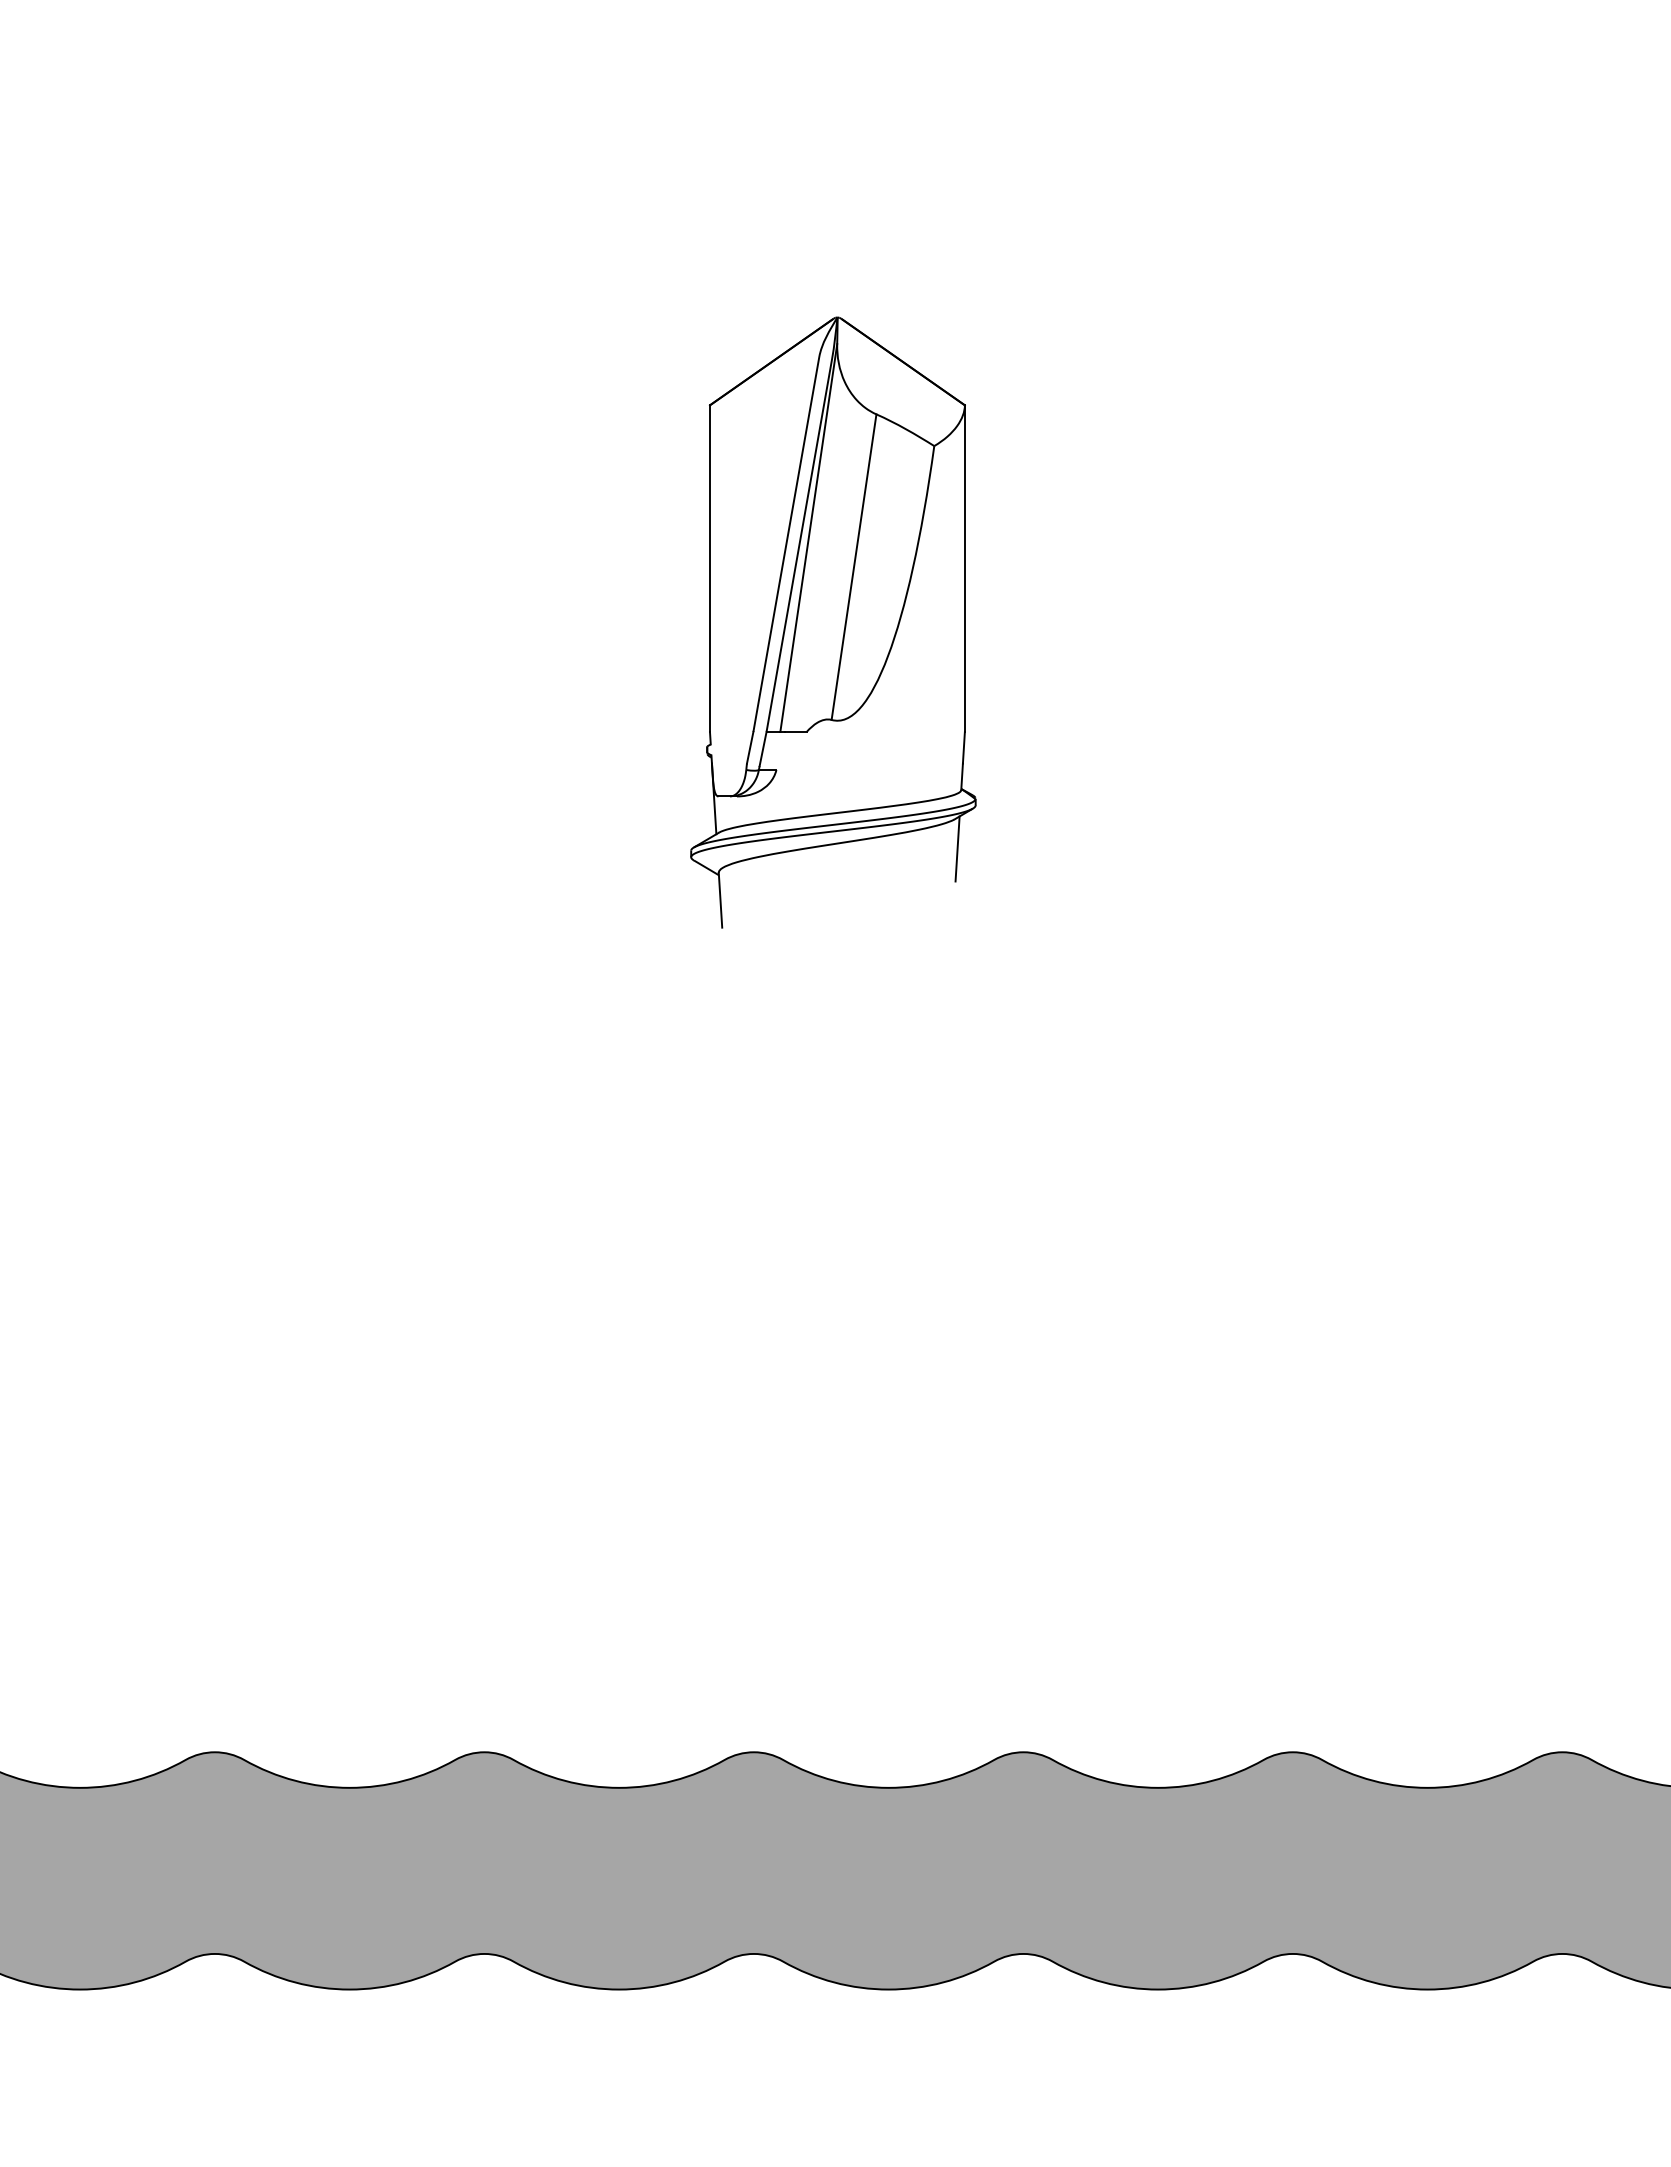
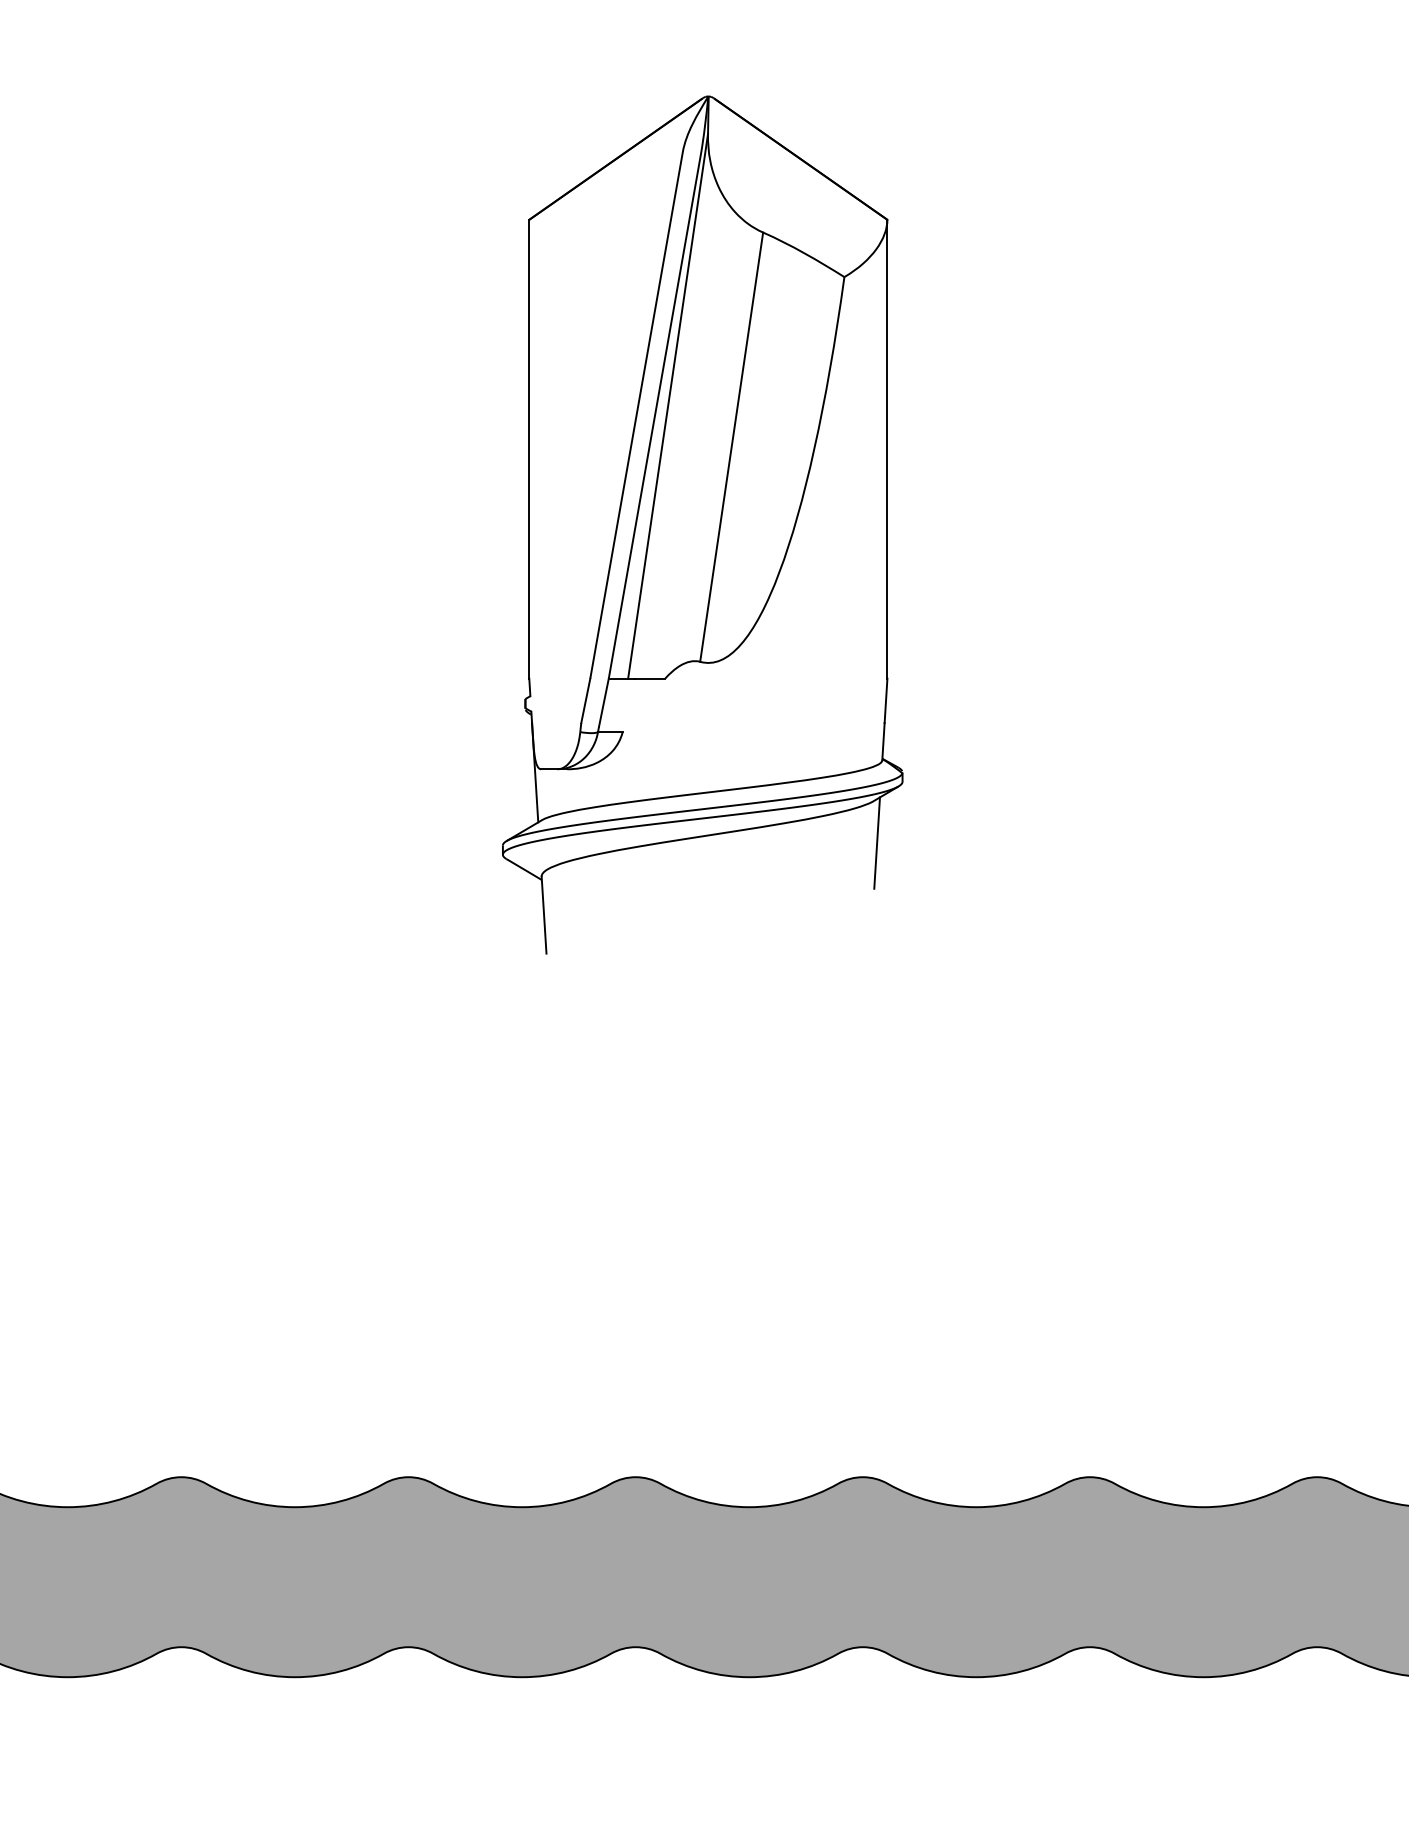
part: (833, 622) -> (702, 524), size x1.67

